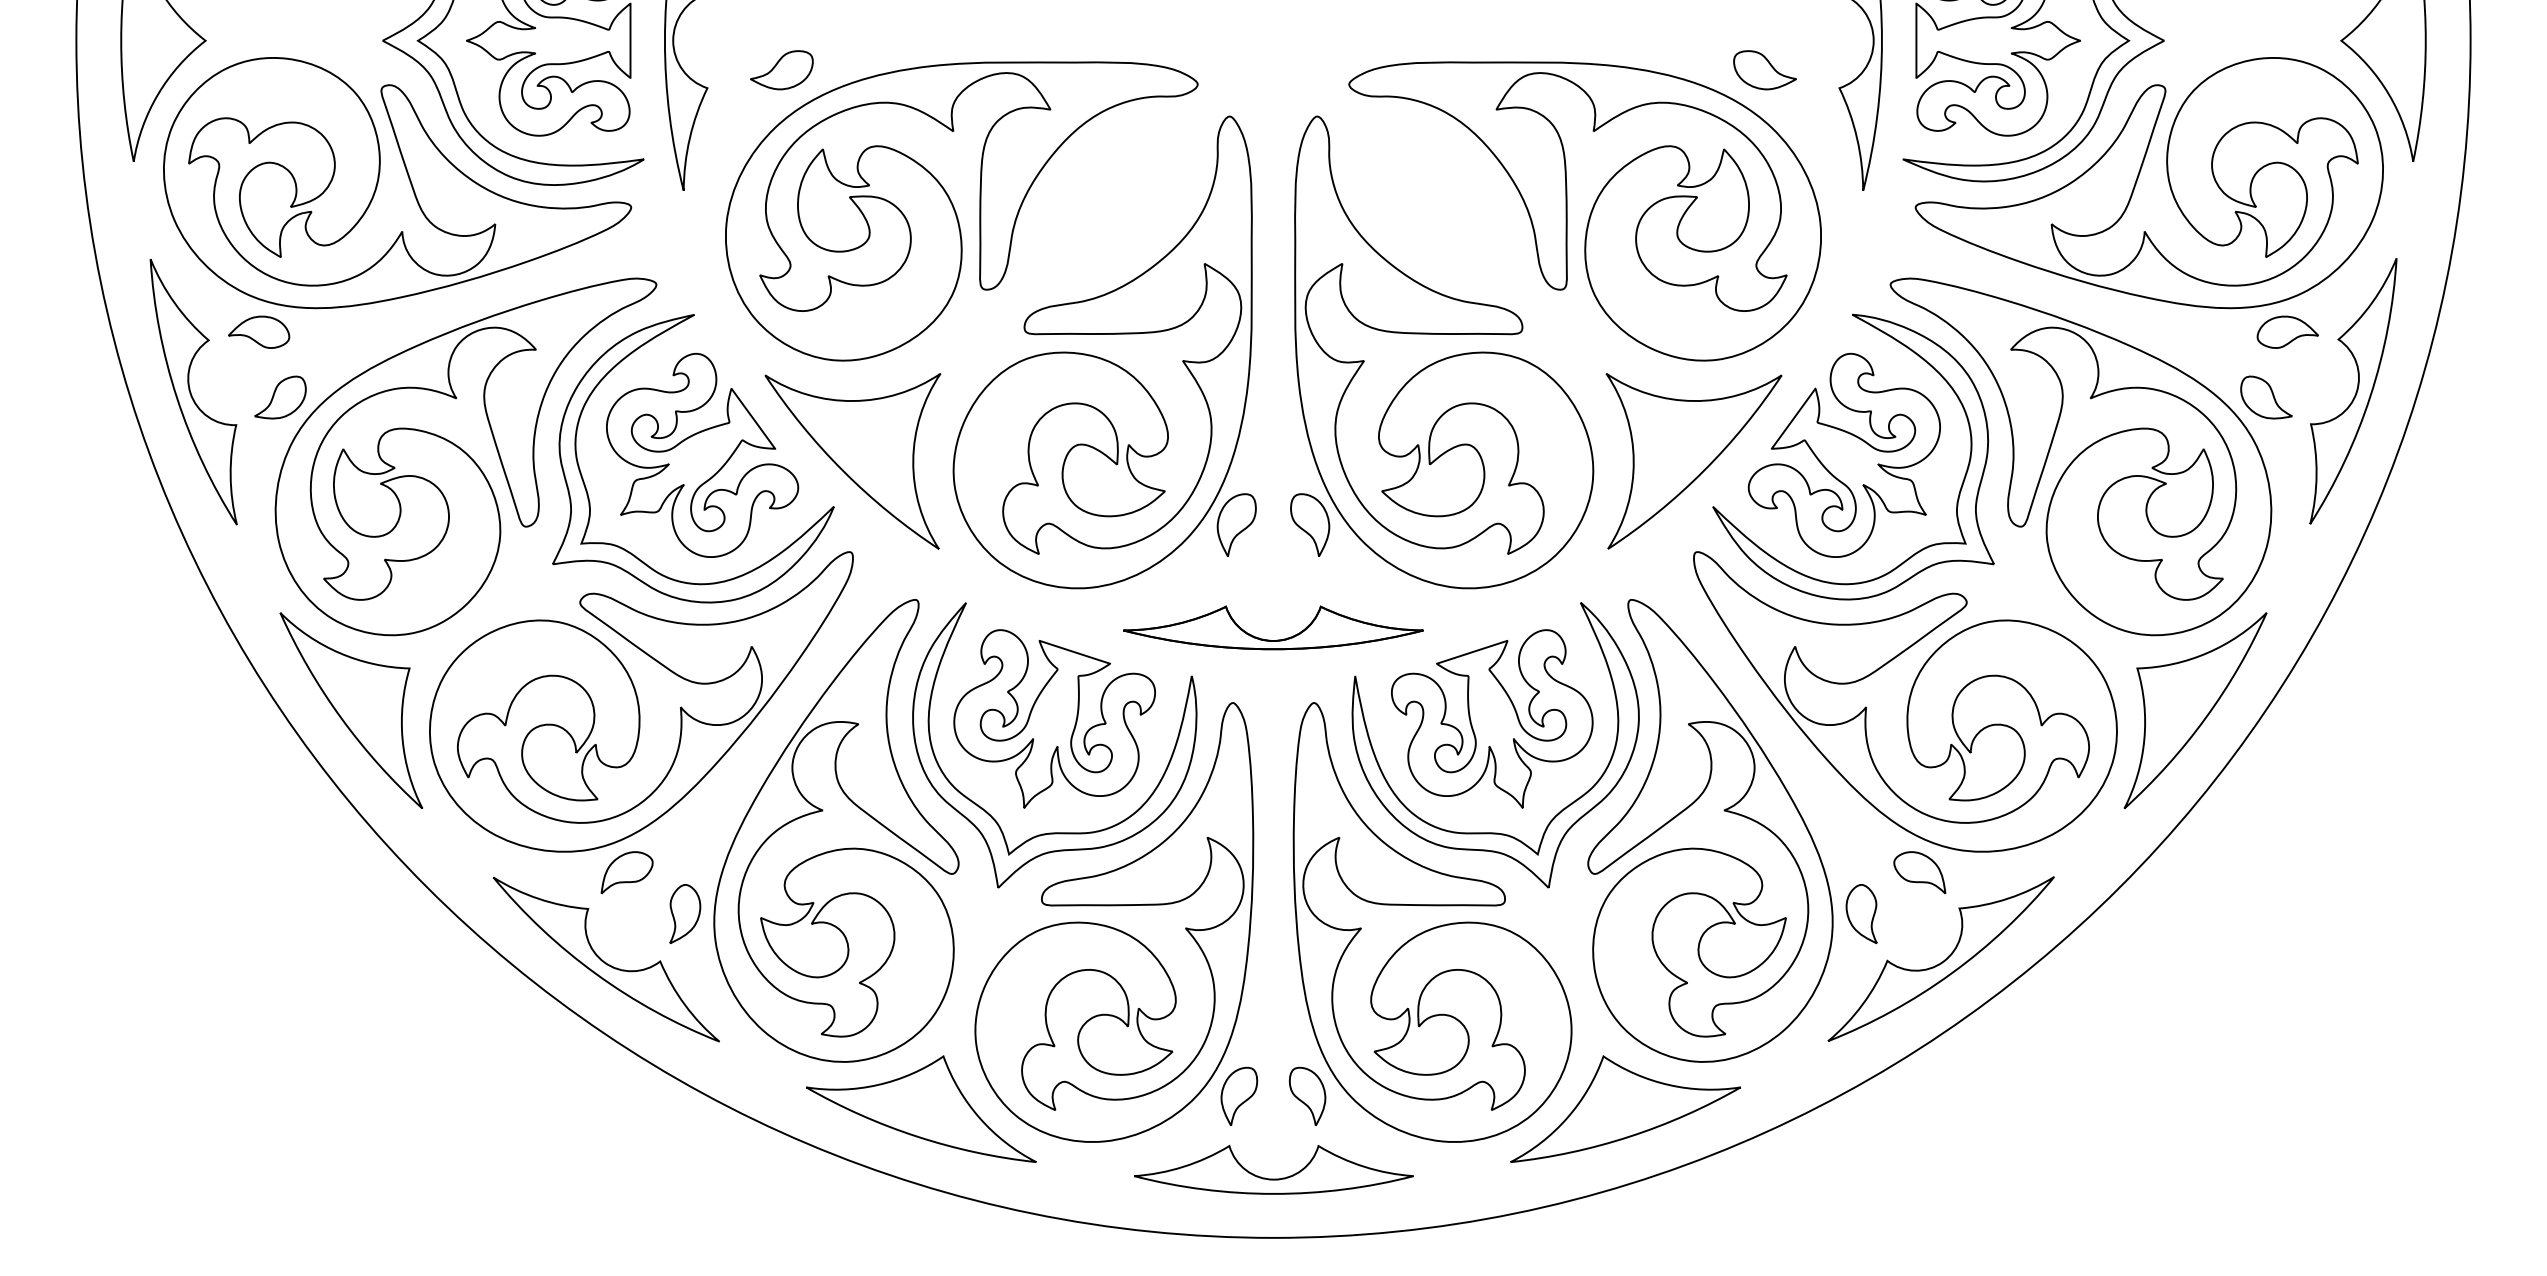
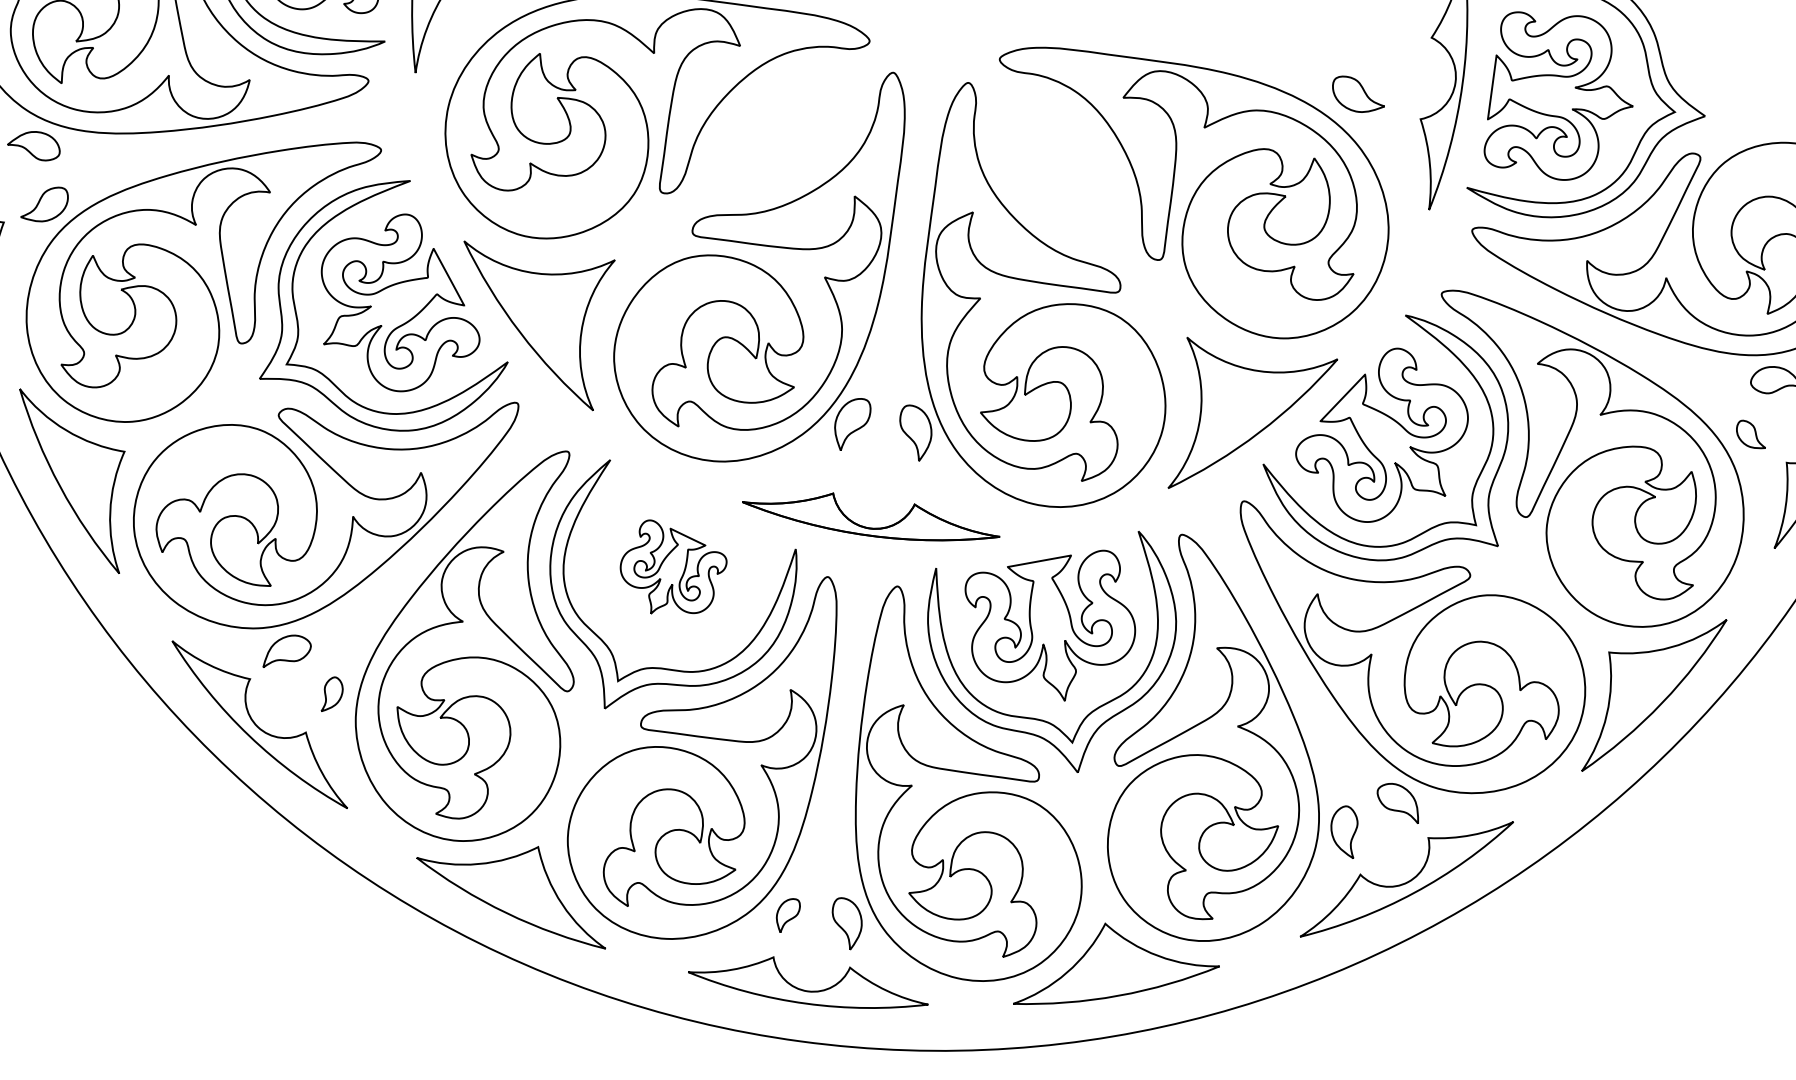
part: (2266, 397) -> (1751, 434), size x0.7
part: (1054, 718) -> (672, 569), size x0.6
part: (685, 914) -> (333, 695), size x0.7
part: (1239, 1095) -> (788, 915), size x0.7

